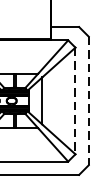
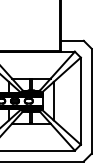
line: (75, 101) -> (80, 101), dashed -> solid
line: (88, 101) -> (91, 101), dashed -> solid

